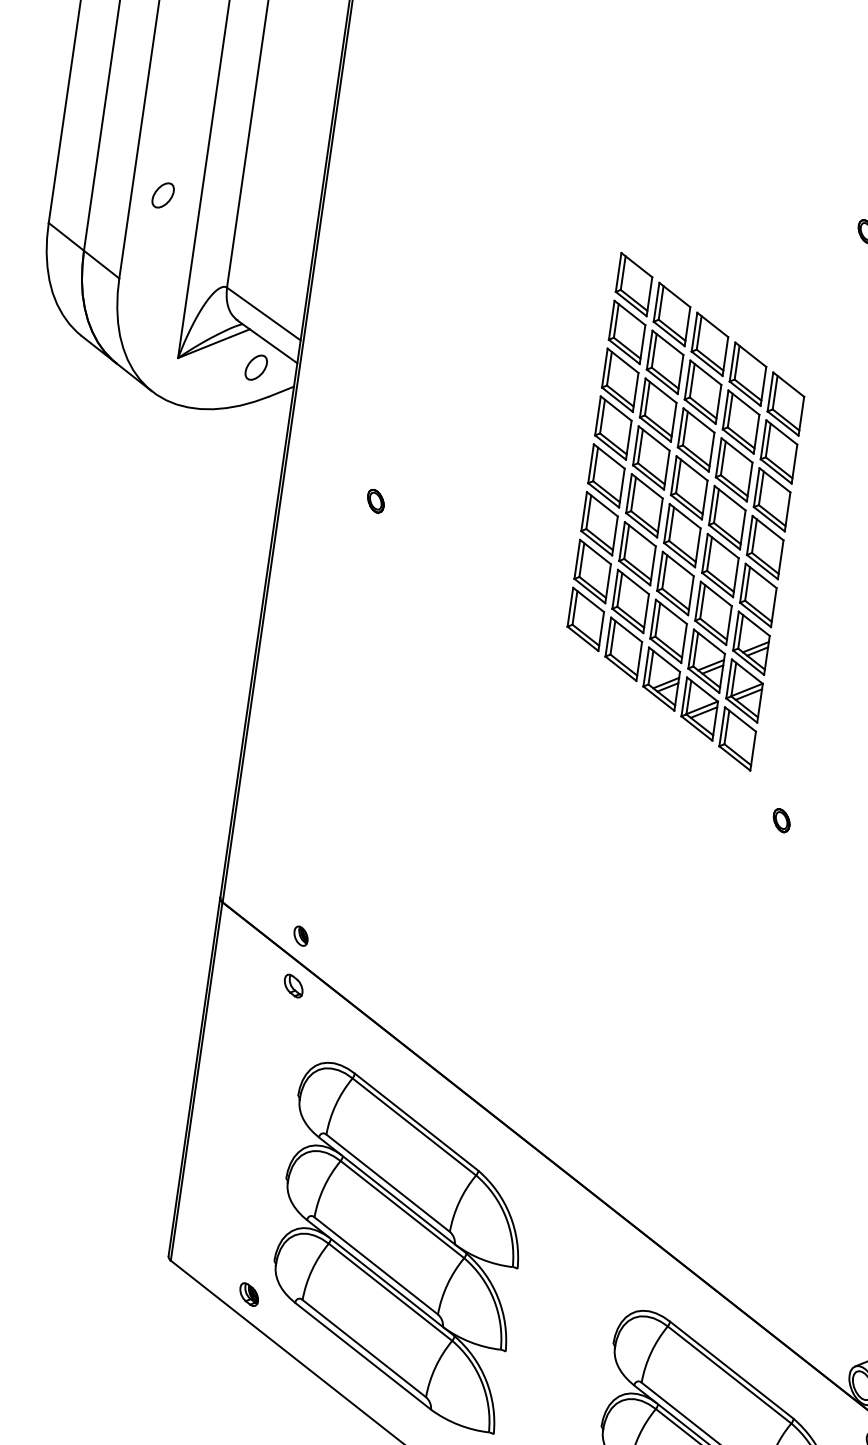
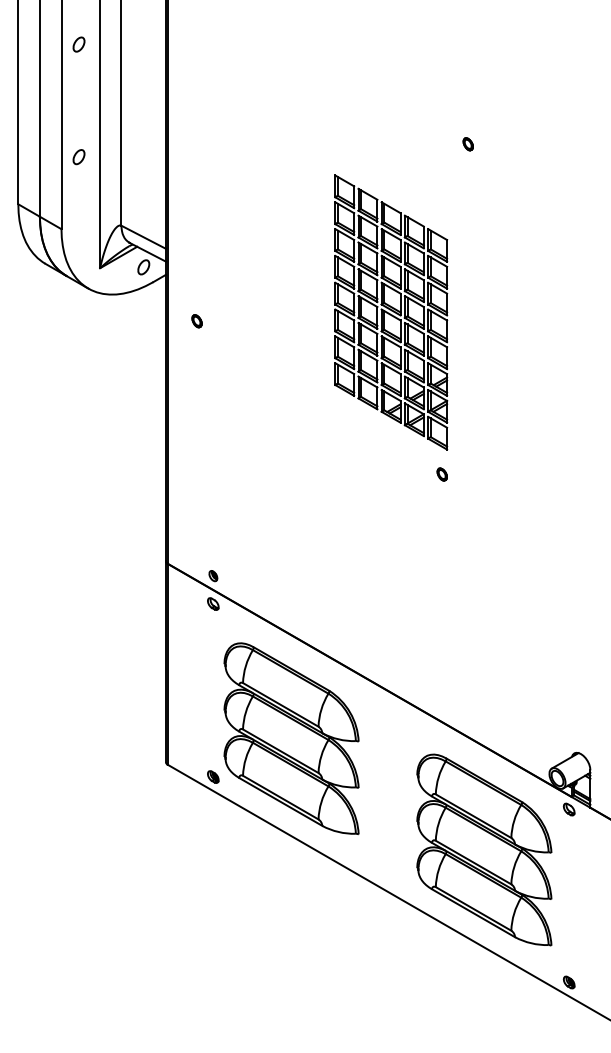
part: (162, 195) -> (78, 157), moved
part: (374, 501) -> (196, 321), moved
part: (780, 820) -> (441, 474), moved

